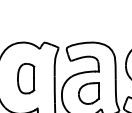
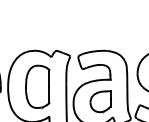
part: (25, 78) -> (37, 86), size x1.43

